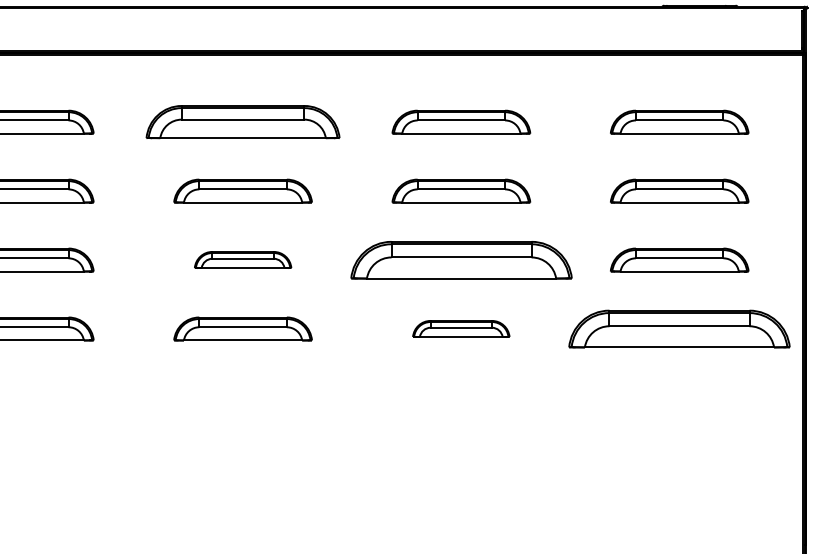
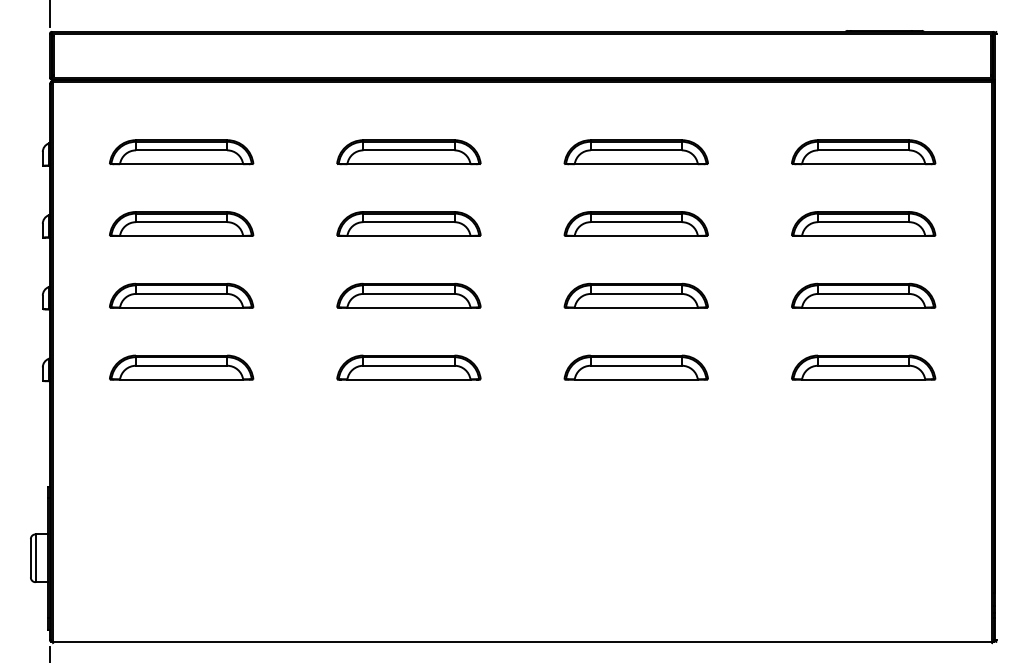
part: (242, 122) -> (408, 152), size x0.71
part: (242, 259) -> (408, 295), size x1.43
part: (460, 259) -> (635, 295), size x0.62
part: (460, 328) -> (635, 367), size x1.43
part: (679, 328) -> (863, 367), size x0.62

